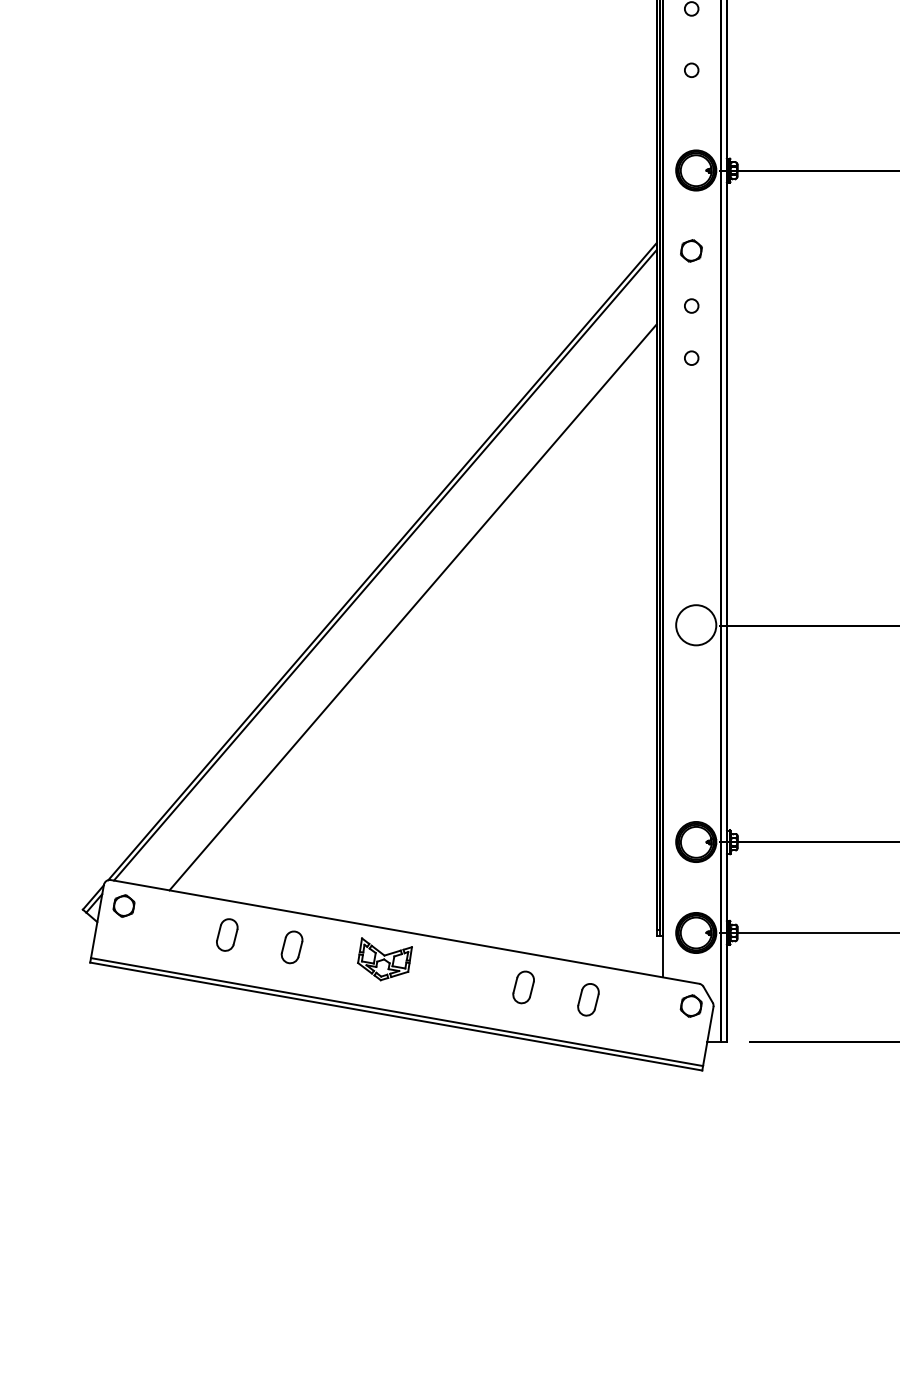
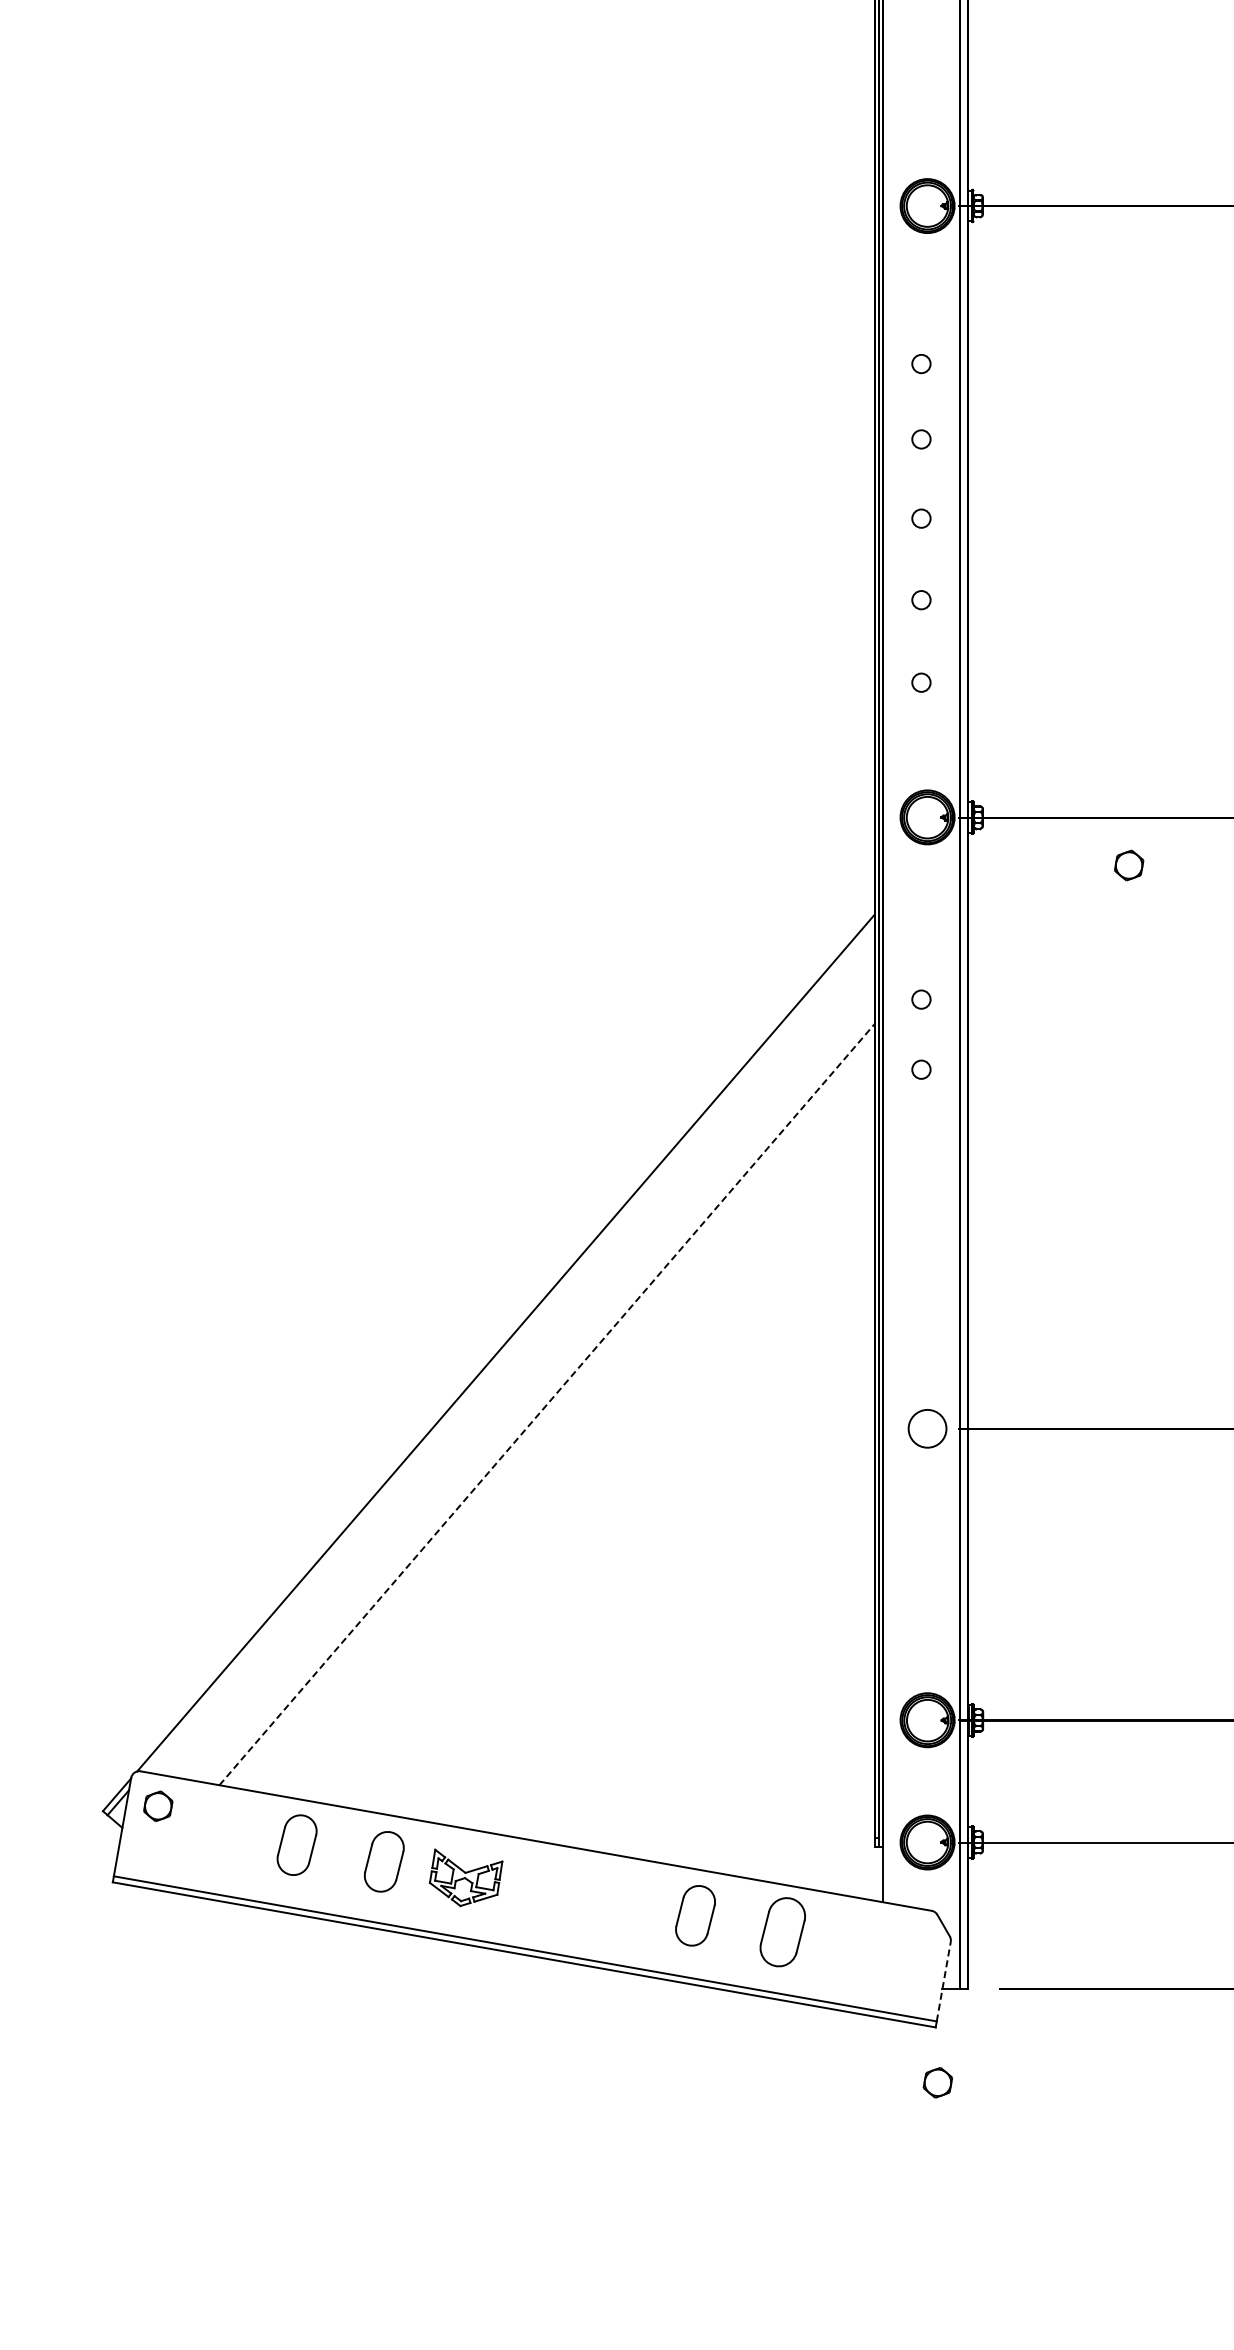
part: (691, 250) -> (1129, 865), moved
line: (385, 565) -> (509, 1348), removed
line: (413, 607) -> (547, 1404), solid -> dashed
circle: (696, 625) -> (927, 1428), size x0.7
part: (226, 935) -> (296, 1845), size x1.4
part: (291, 947) -> (383, 1861), size x1.4
part: (384, 959) -> (465, 1877), moved
part: (523, 987) -> (695, 1915), size x1.4
part: (588, 999) -> (782, 1932), size x1.6
part: (690, 1005) -> (937, 2082), moved
line: (708, 1036) -> (943, 1981), solid -> dashed

